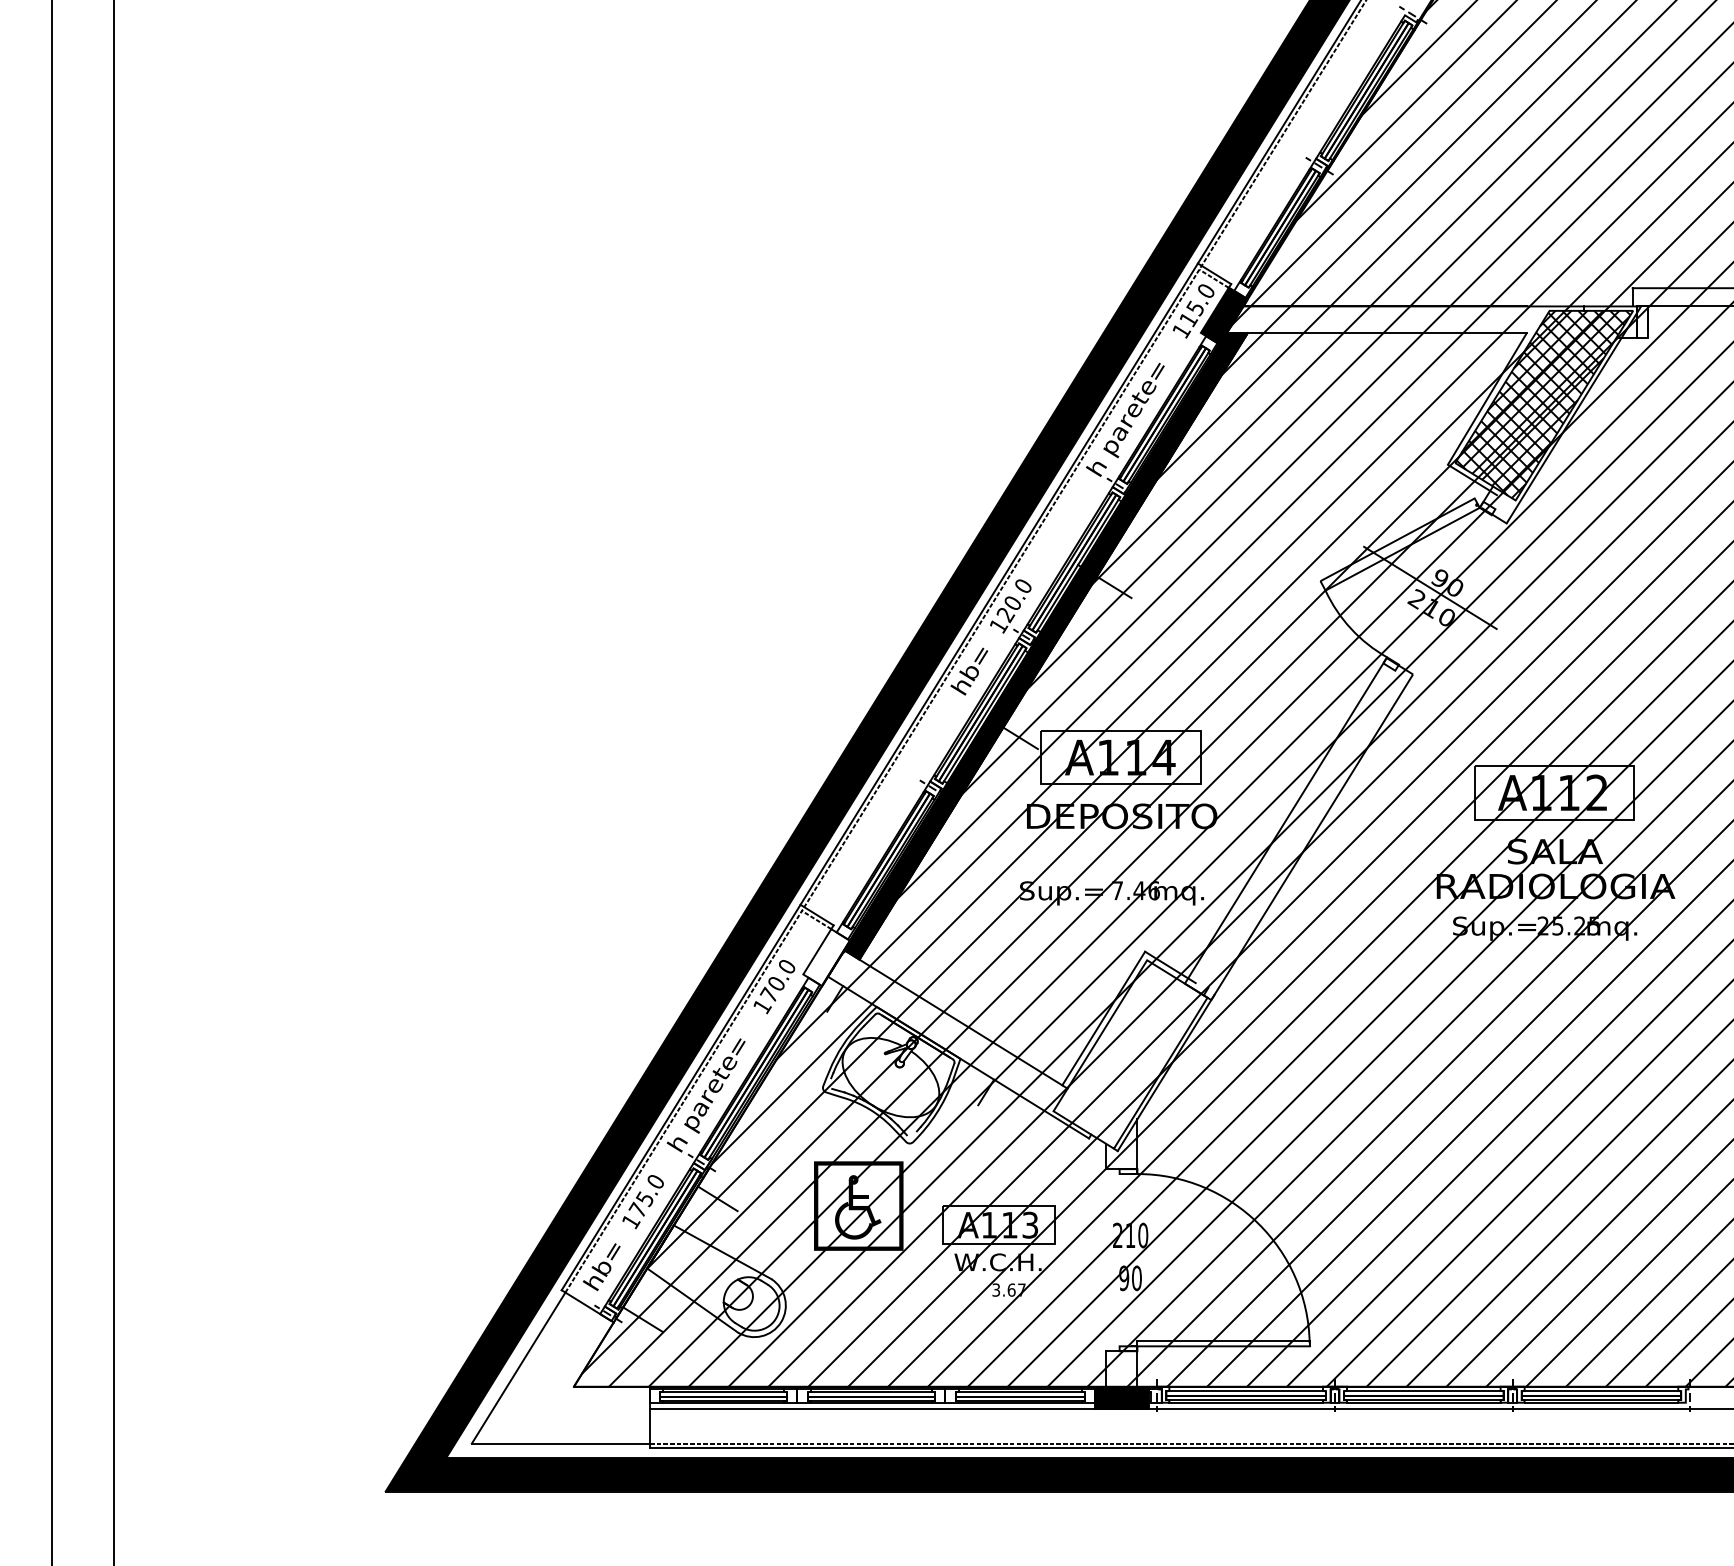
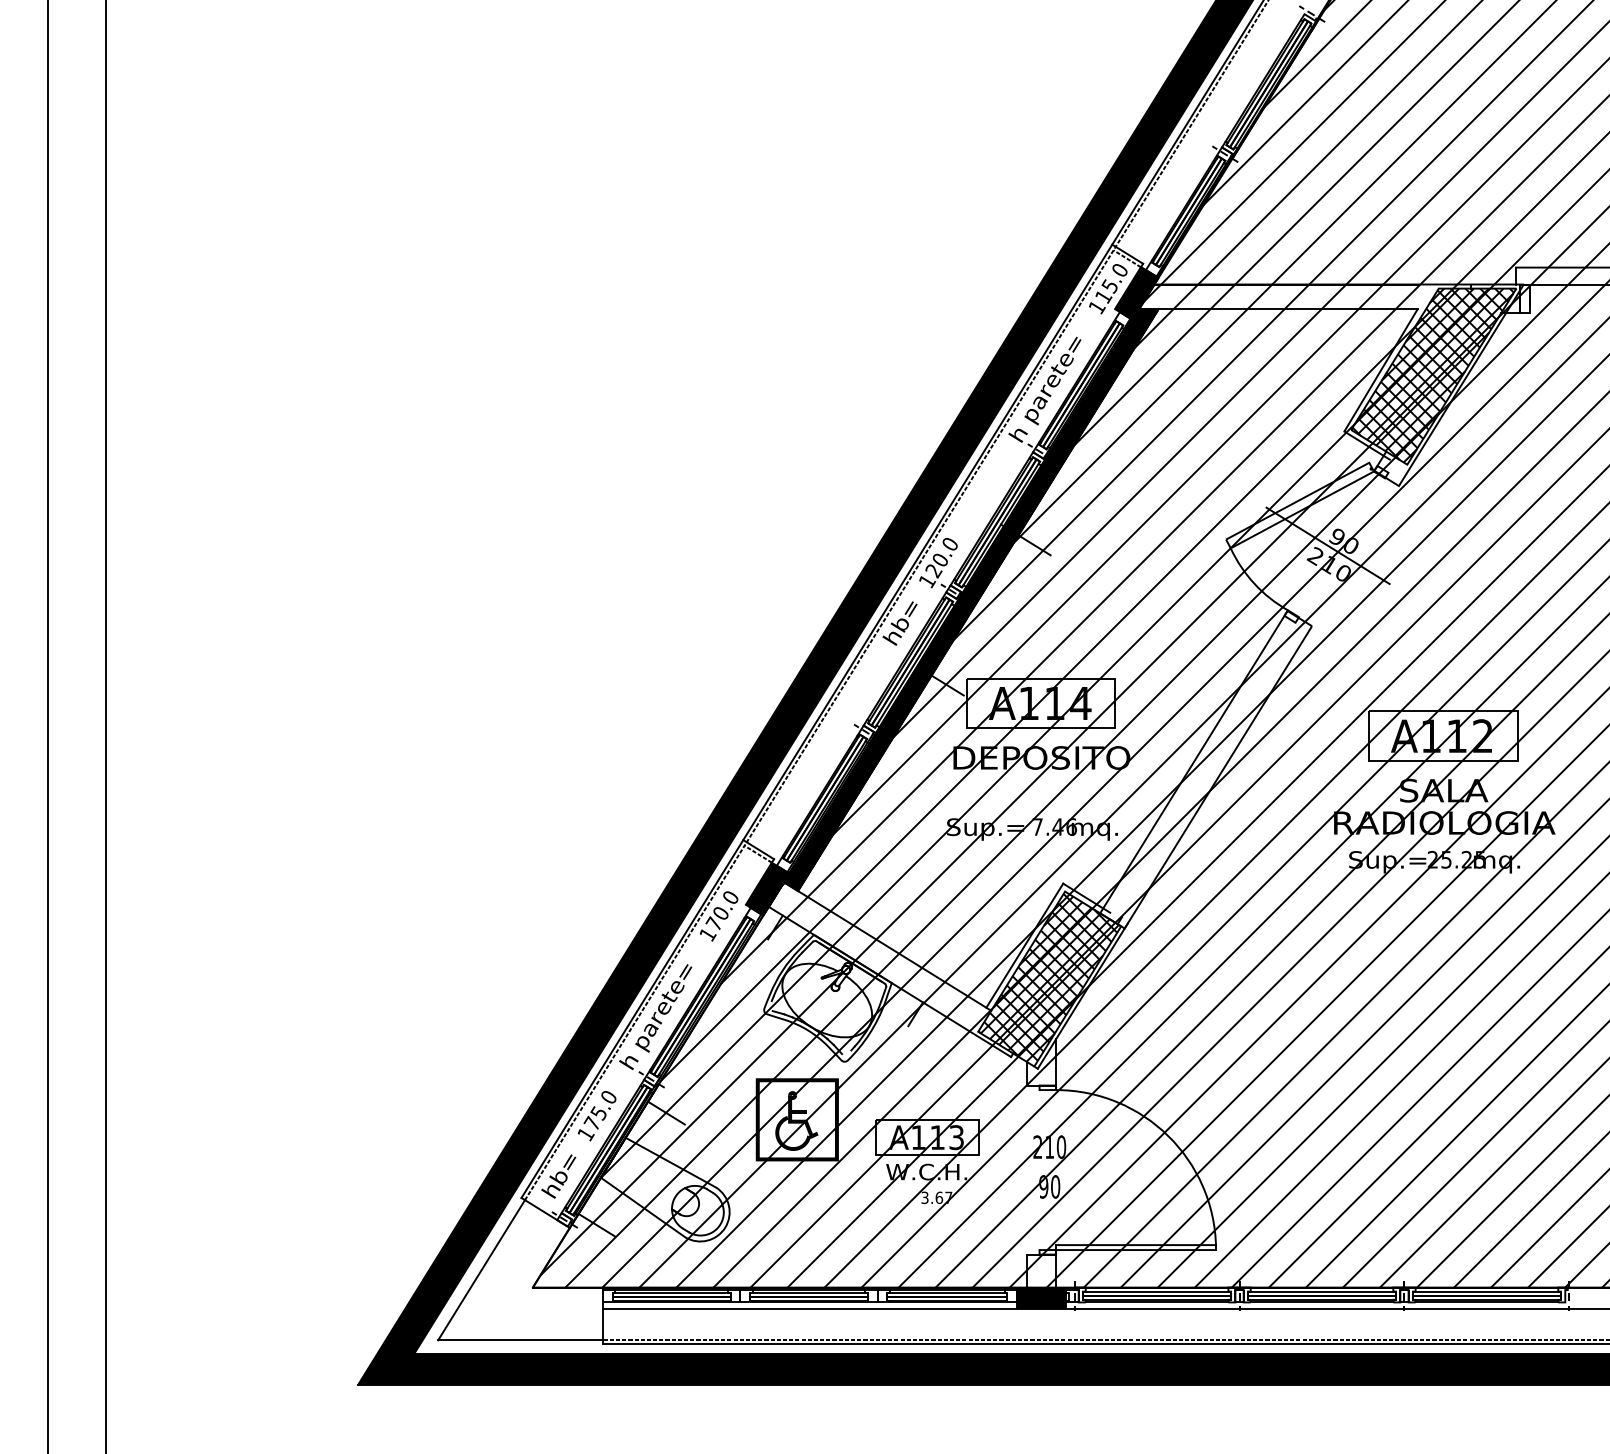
fill: (826, 956) -> (767, 888), added
hatch: (1129, 1052) -> (1048, 977), added

